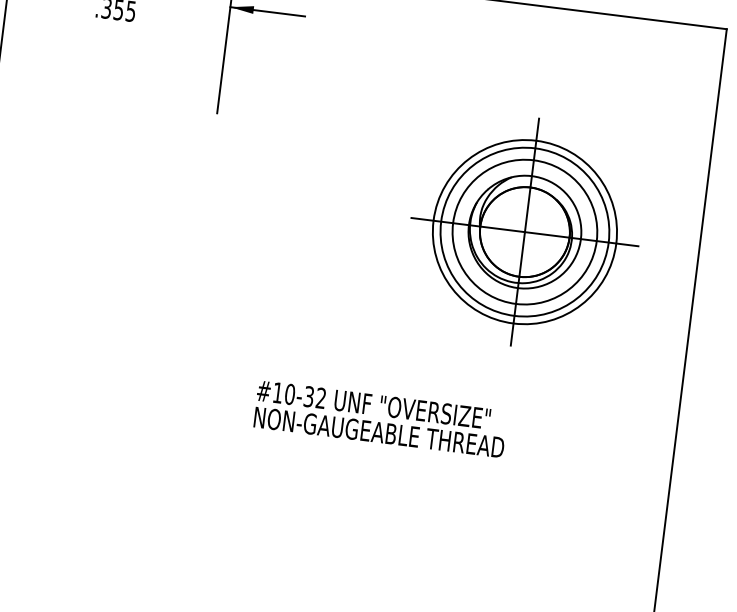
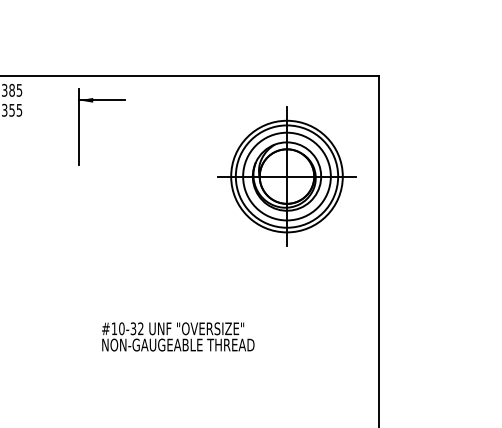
part: (524, 231) -> (286, 176), moved
text: (381, 418) -> (178, 336), moved

